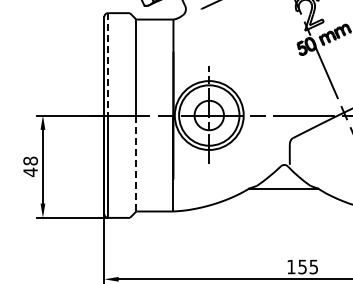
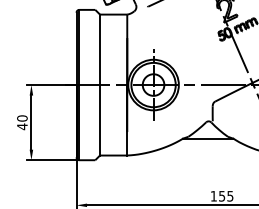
line: (108, 64) -> (79, 47), dashed -> solid
text: (30, 160) -> (22, 118), 48 -> 40
line: (136, 163) -> (100, 120), dashed -> solid

